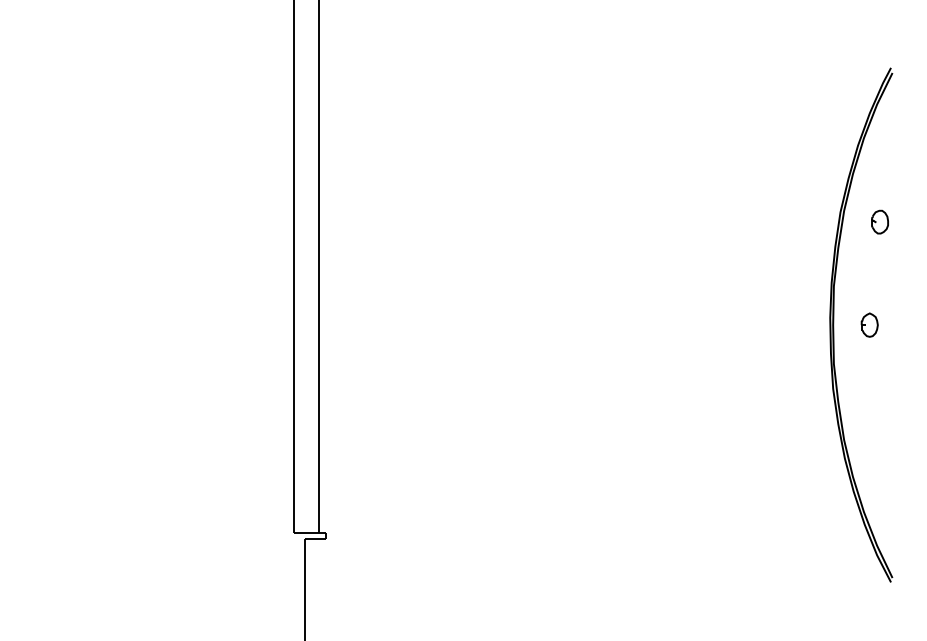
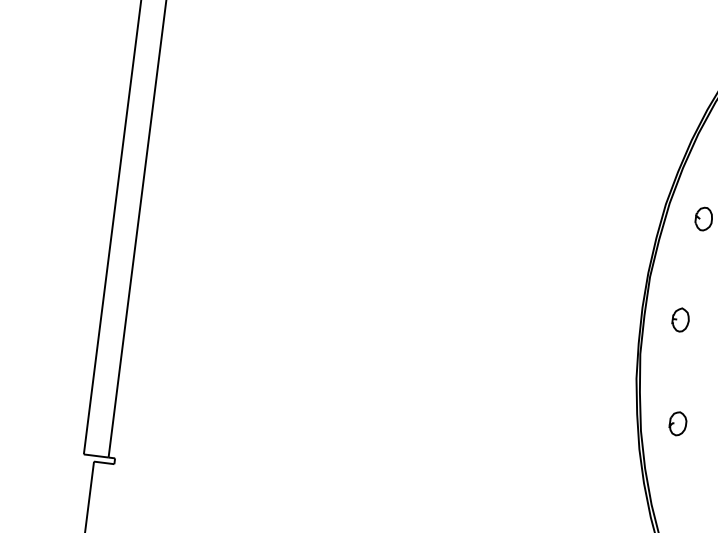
part: (879, 428) -> (677, 423), added

